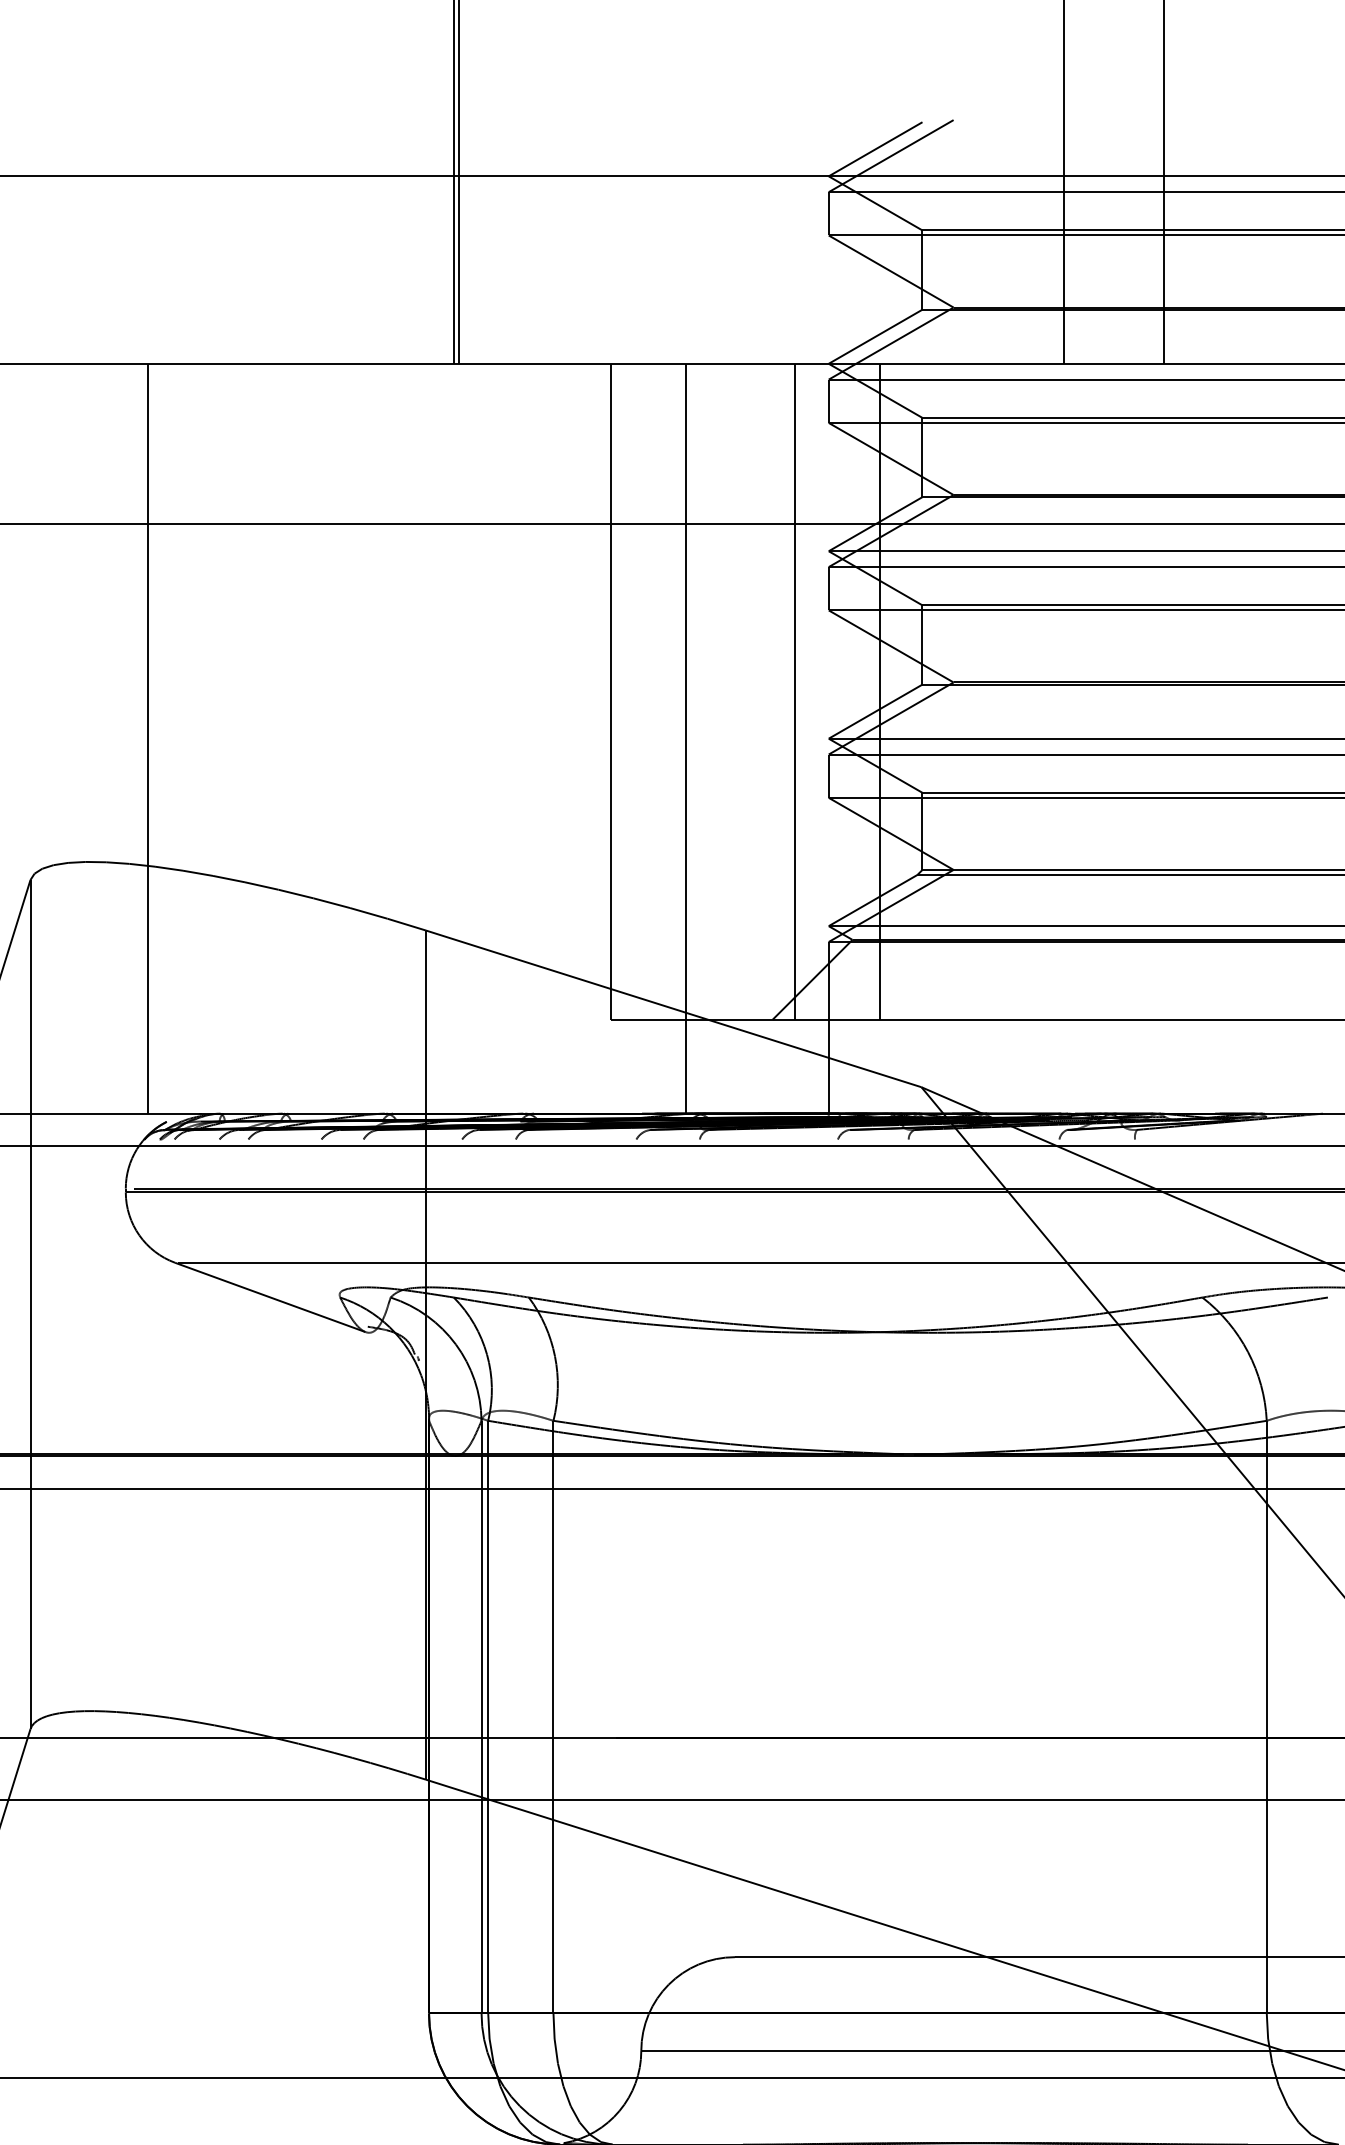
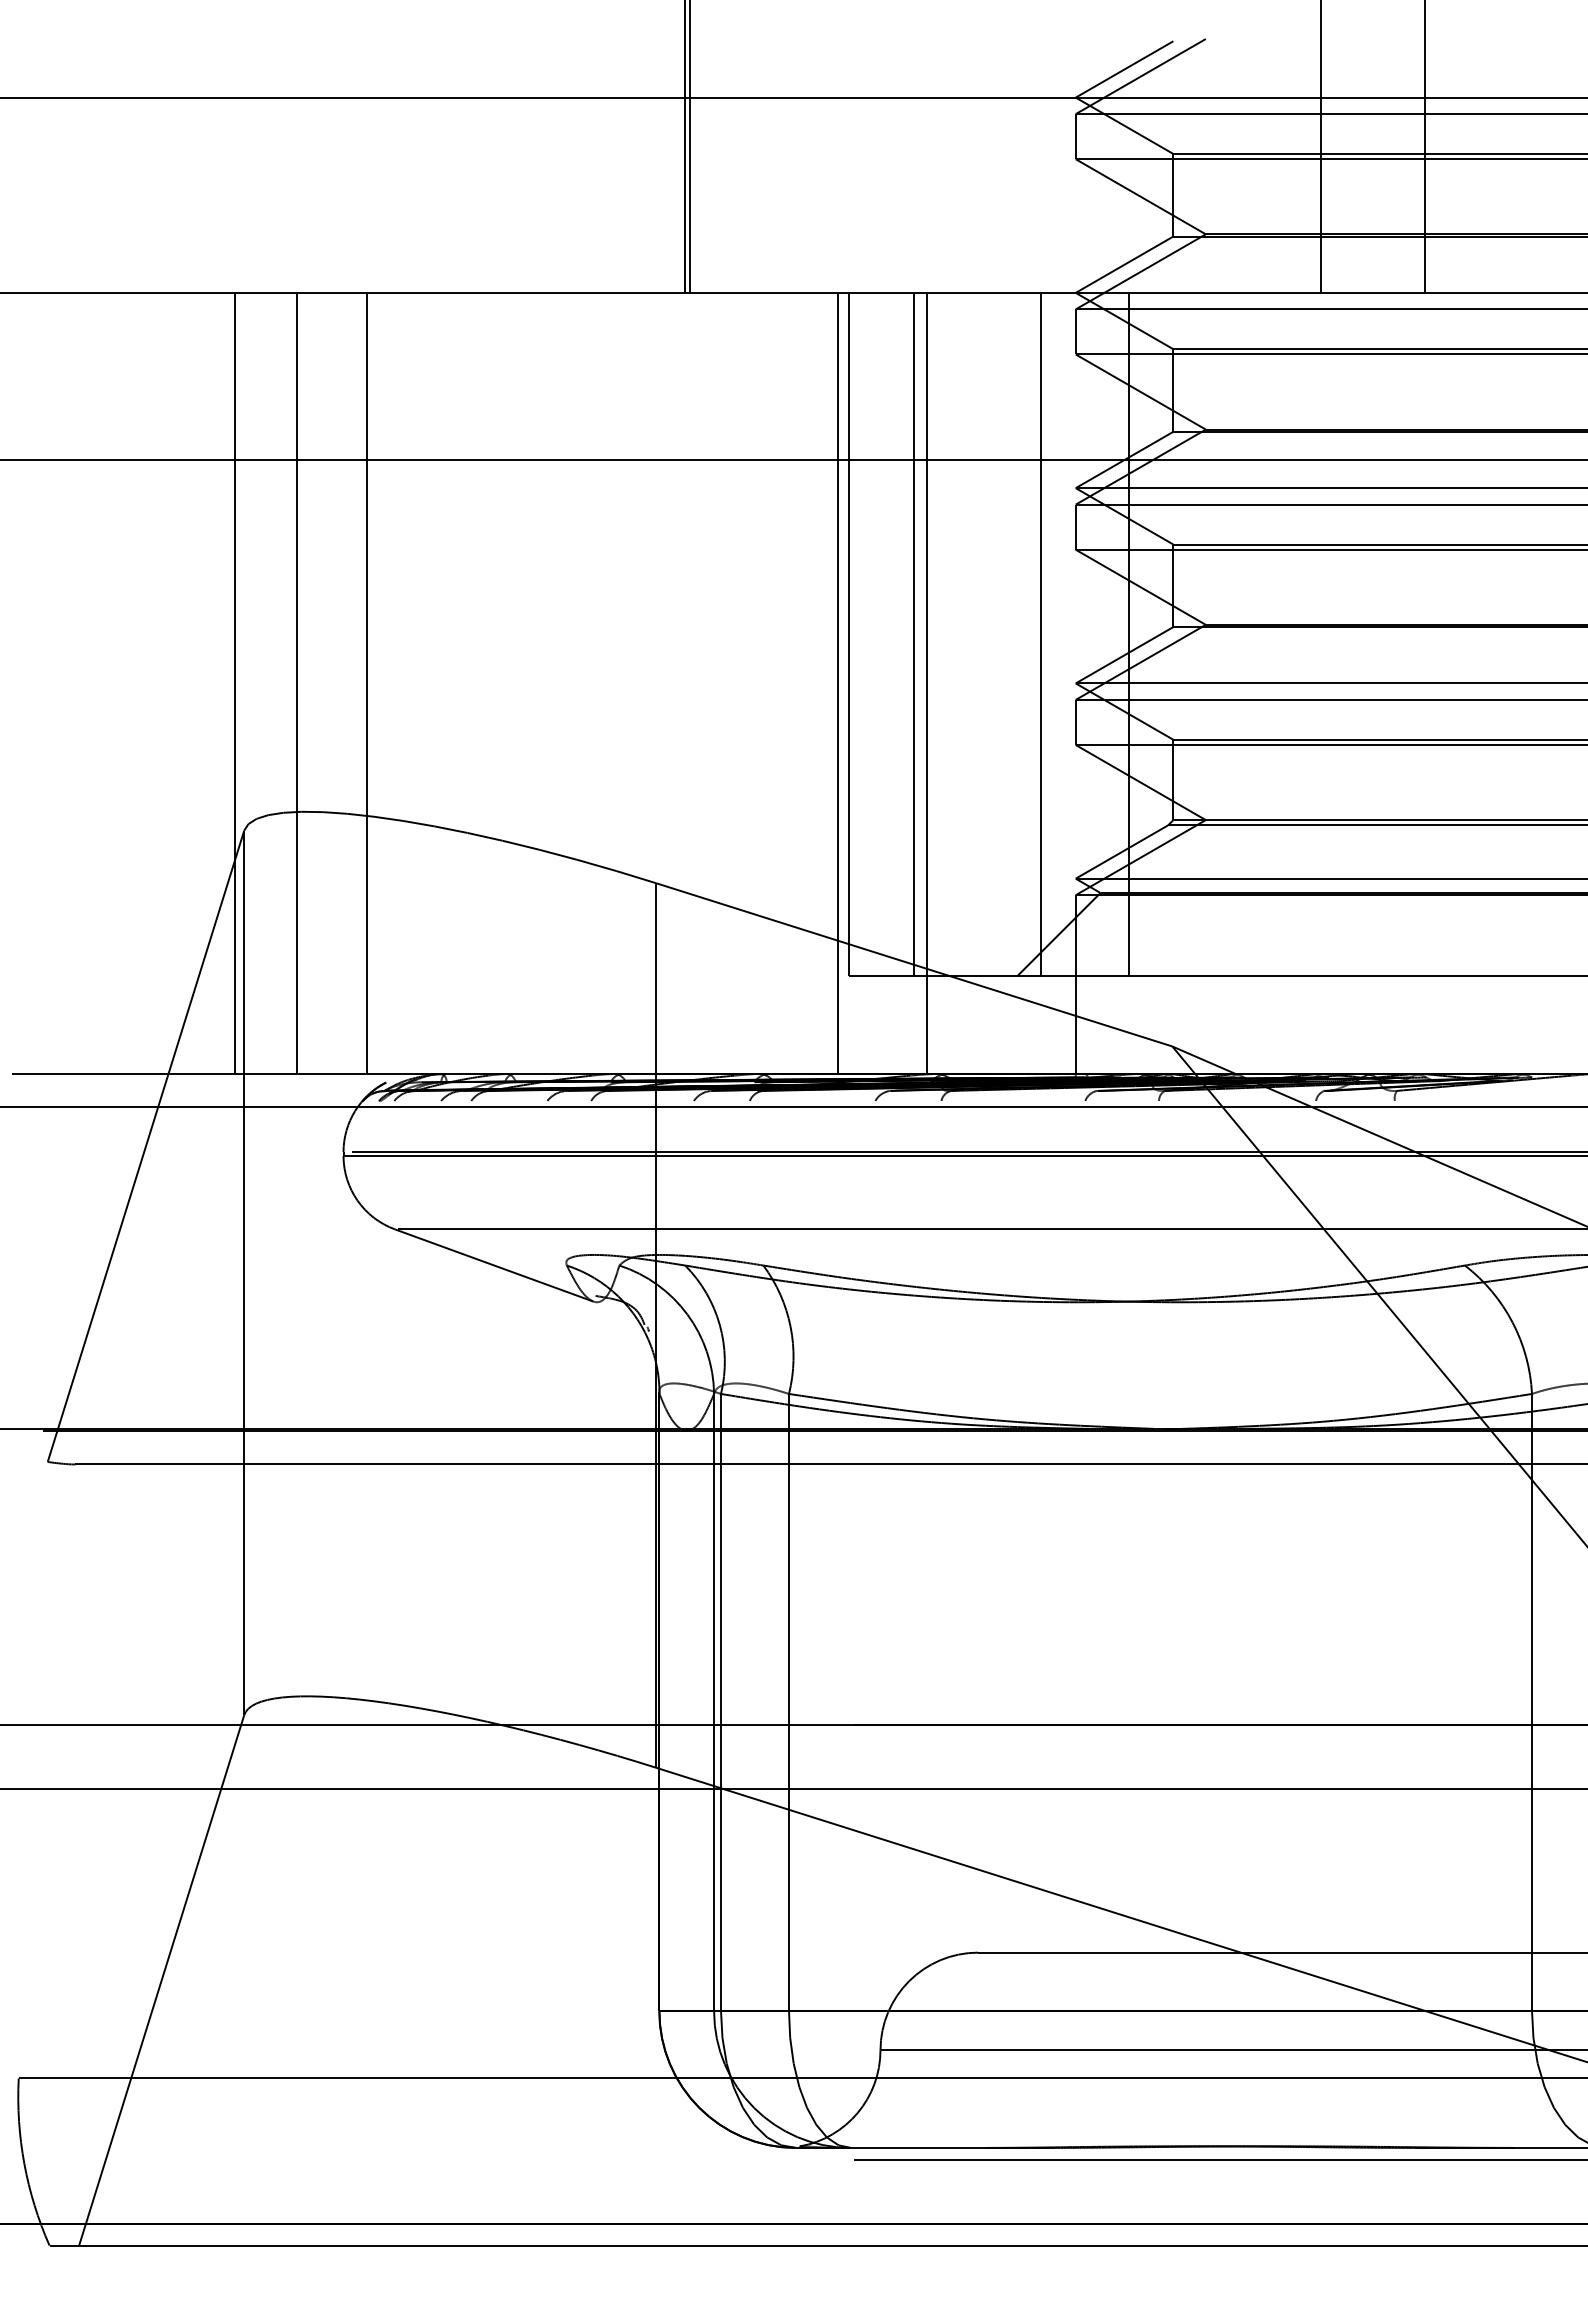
line: (673, 691) -> (914, 634), added
line: (22, 737) -> (235, 682), added
line: (81, 737) -> (297, 682), added
line: (600, 737) -> (837, 682), added

